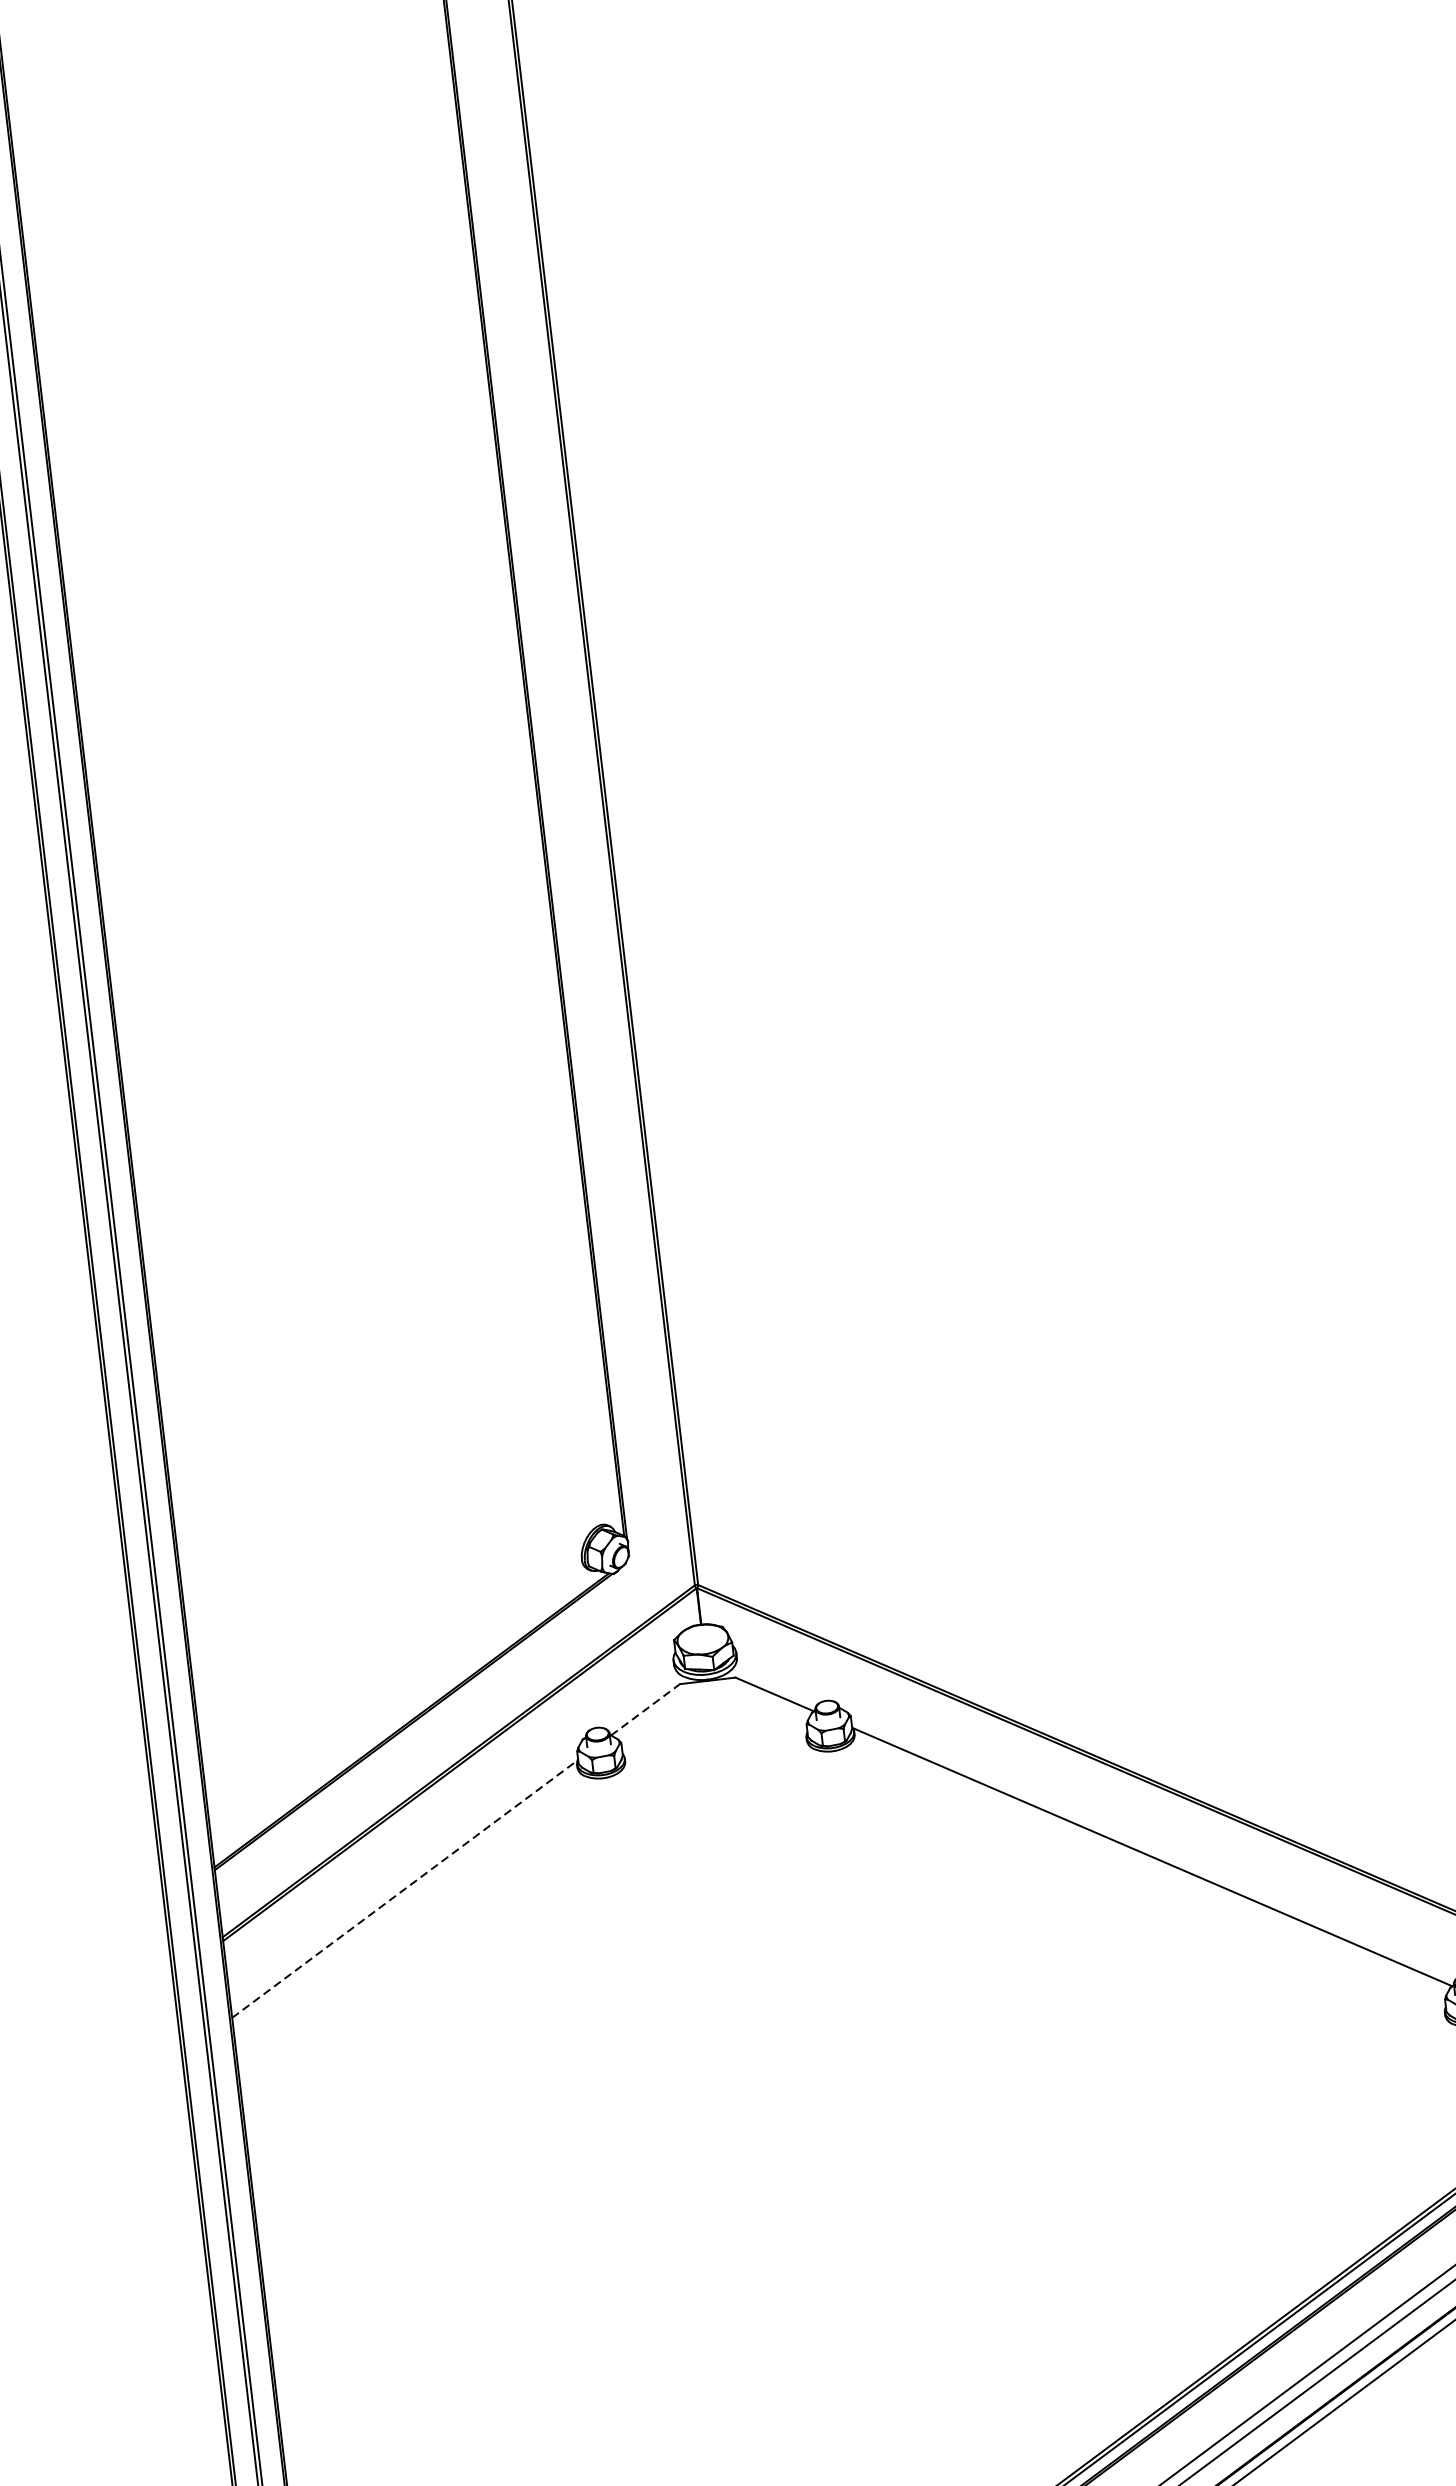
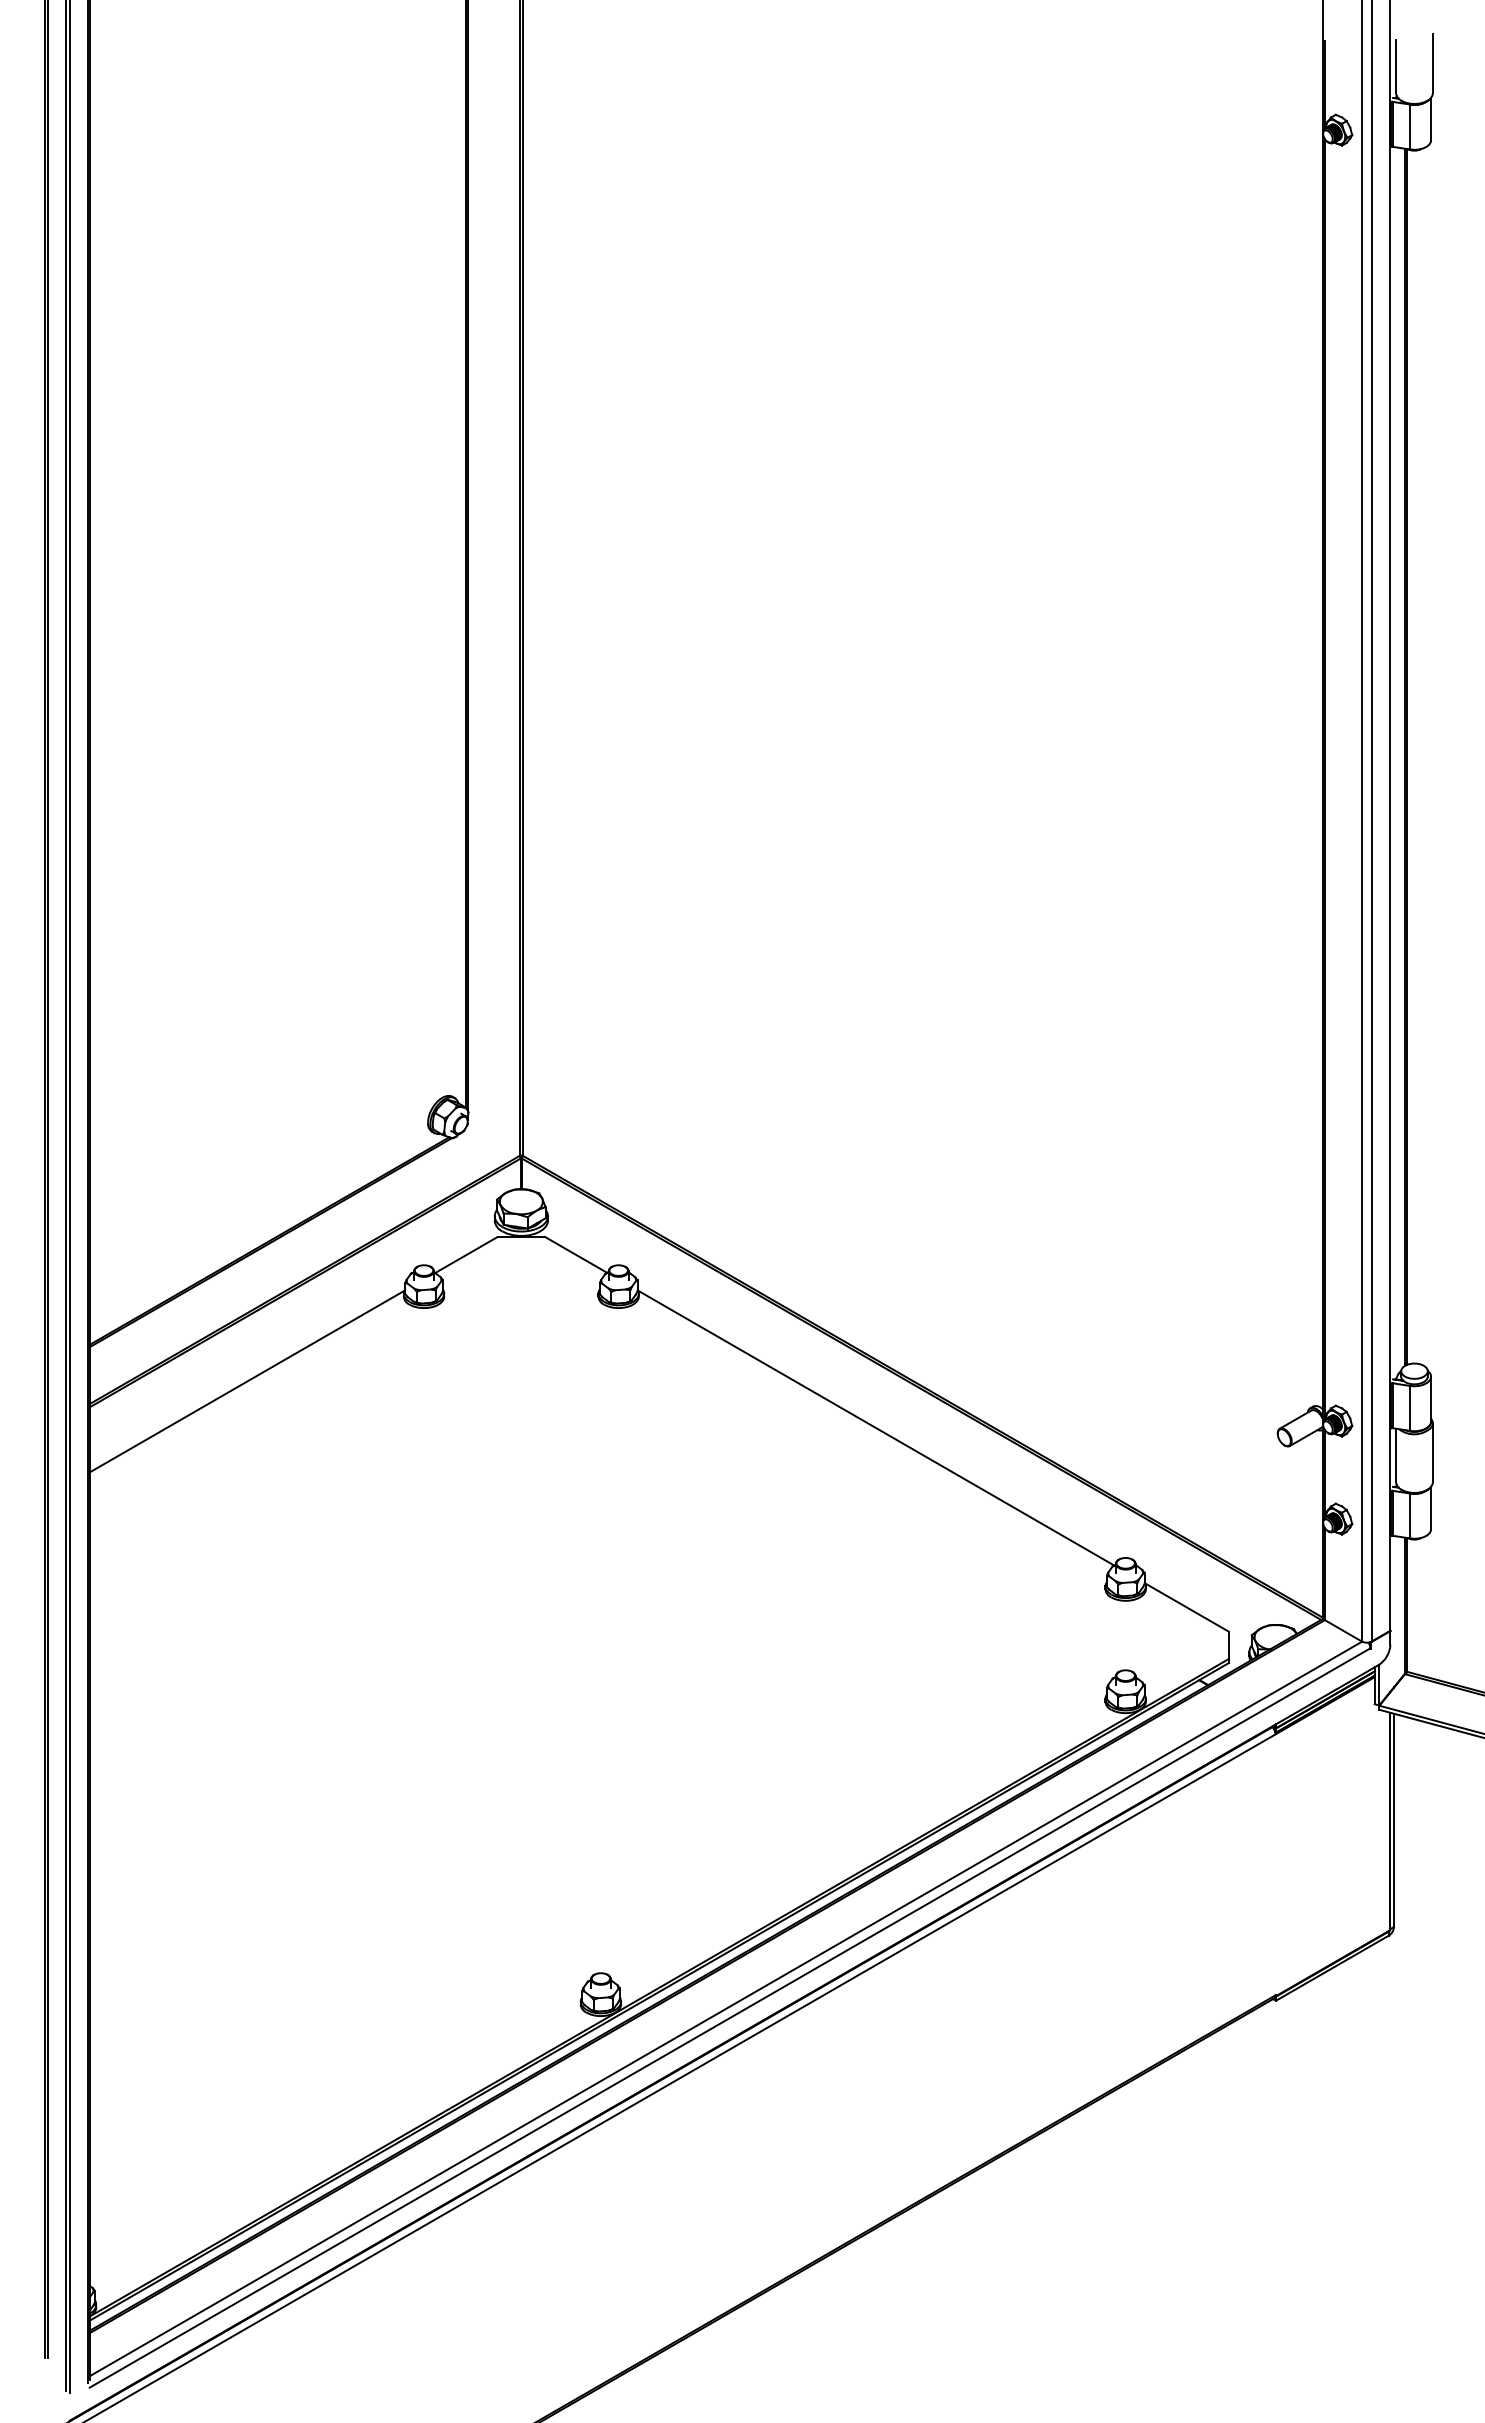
line: (645, 1709) -> (466, 1254), dashed -> solid
line: (404, 1889) -> (247, 1381), dashed -> solid

